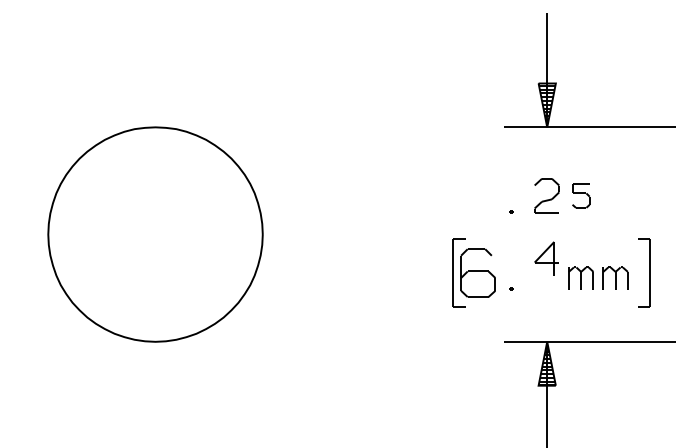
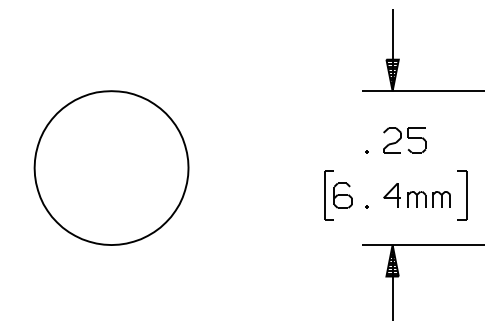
part: (580, 195) -> (416, 140), size x1.43
part: (546, 258) -> (392, 195), moved
part: (478, 272) -> (343, 195), size x0.71

